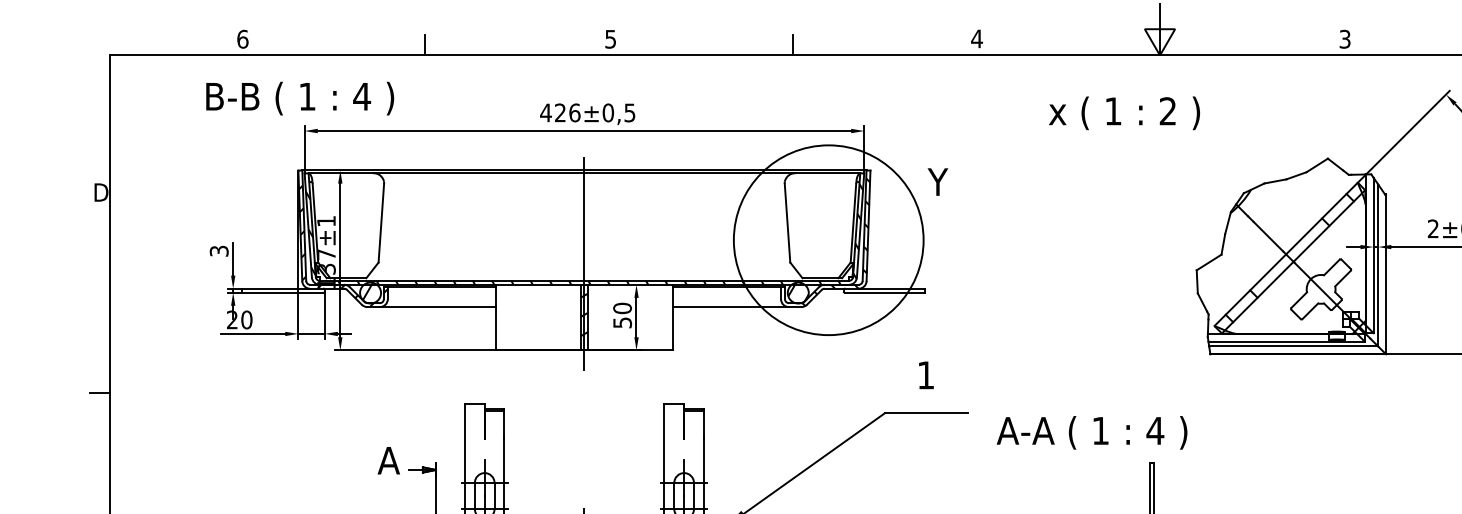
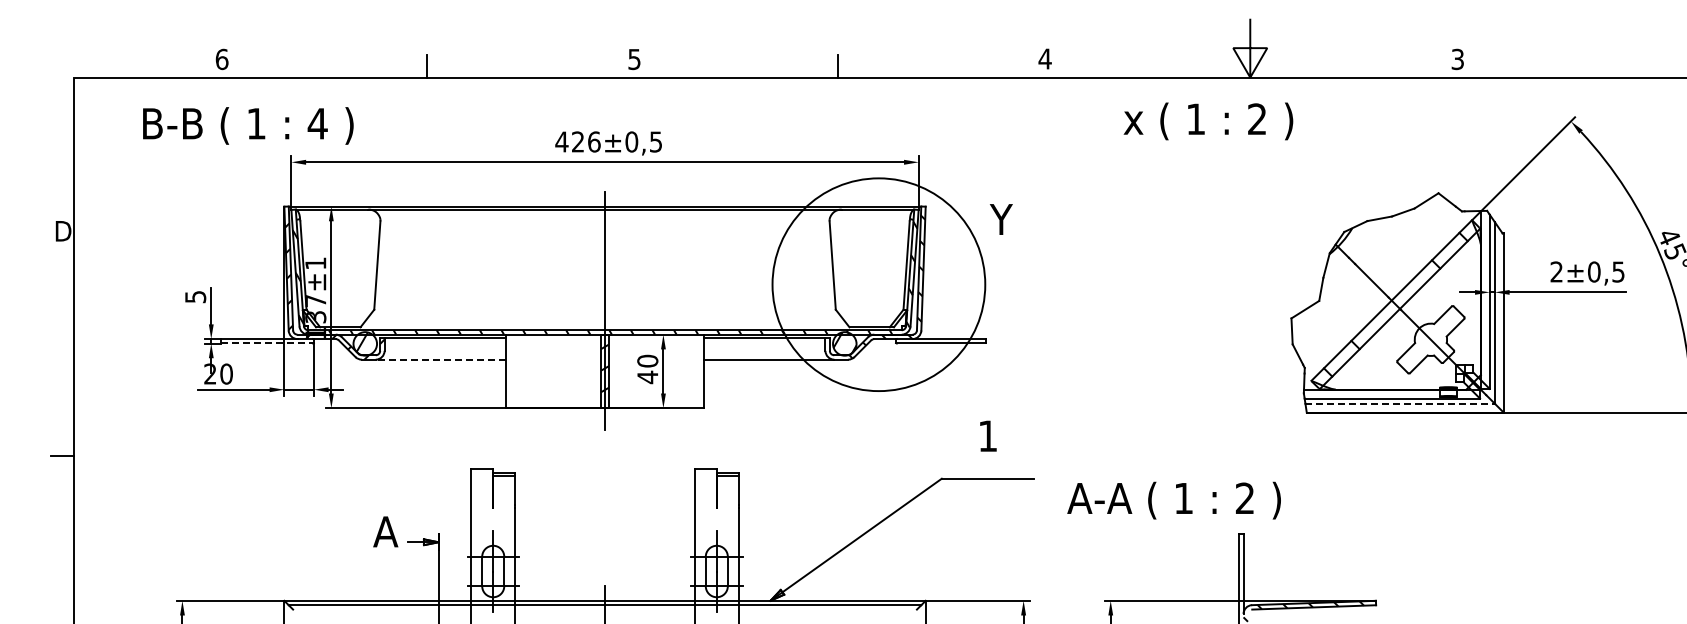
text: (300, 98) -> (248, 125), moved
text: (1124, 113) -> (1208, 121), moved
text: (219, 250) -> (195, 296), 3 -> 5
line: (283, 292) -> (267, 343), solid -> dashed
line: (437, 306) -> (440, 359), solid -> dashed
text: (622, 322) -> (647, 377), 50 -> 40
line: (1293, 346) -> (1400, 403), solid -> dashed
text: (1155, 430) -> (1245, 497), 4 -> 2

